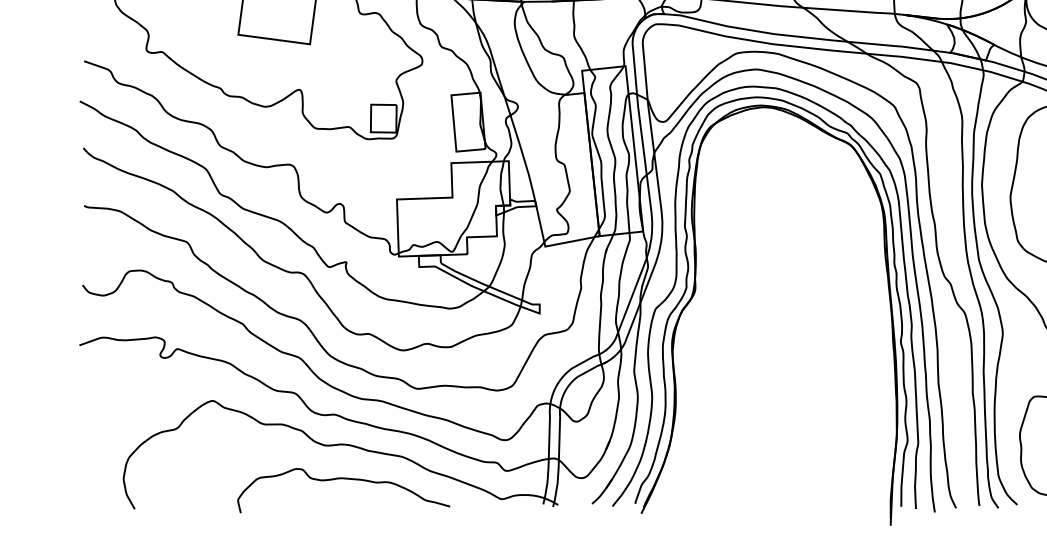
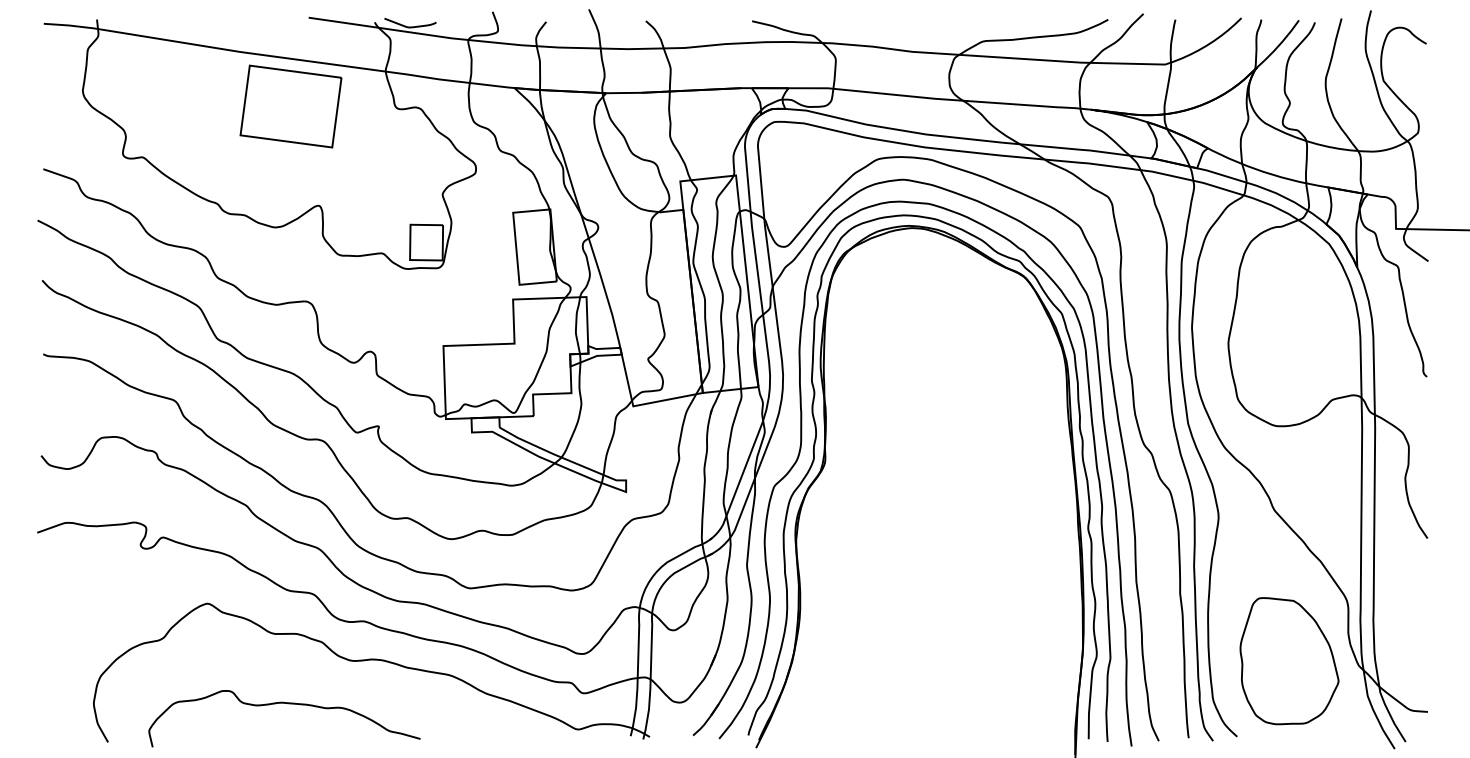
curve: (346, 479) -> (288, 704), moved

